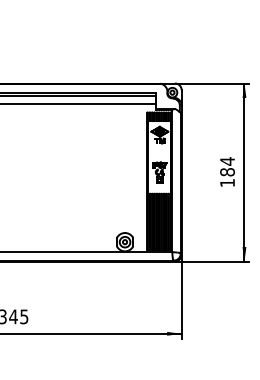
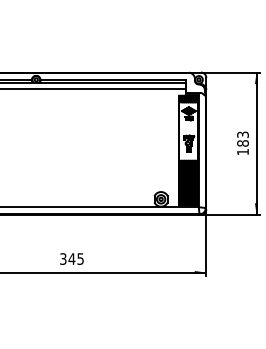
text: (226, 161) -> (242, 134), 184 -> 183

